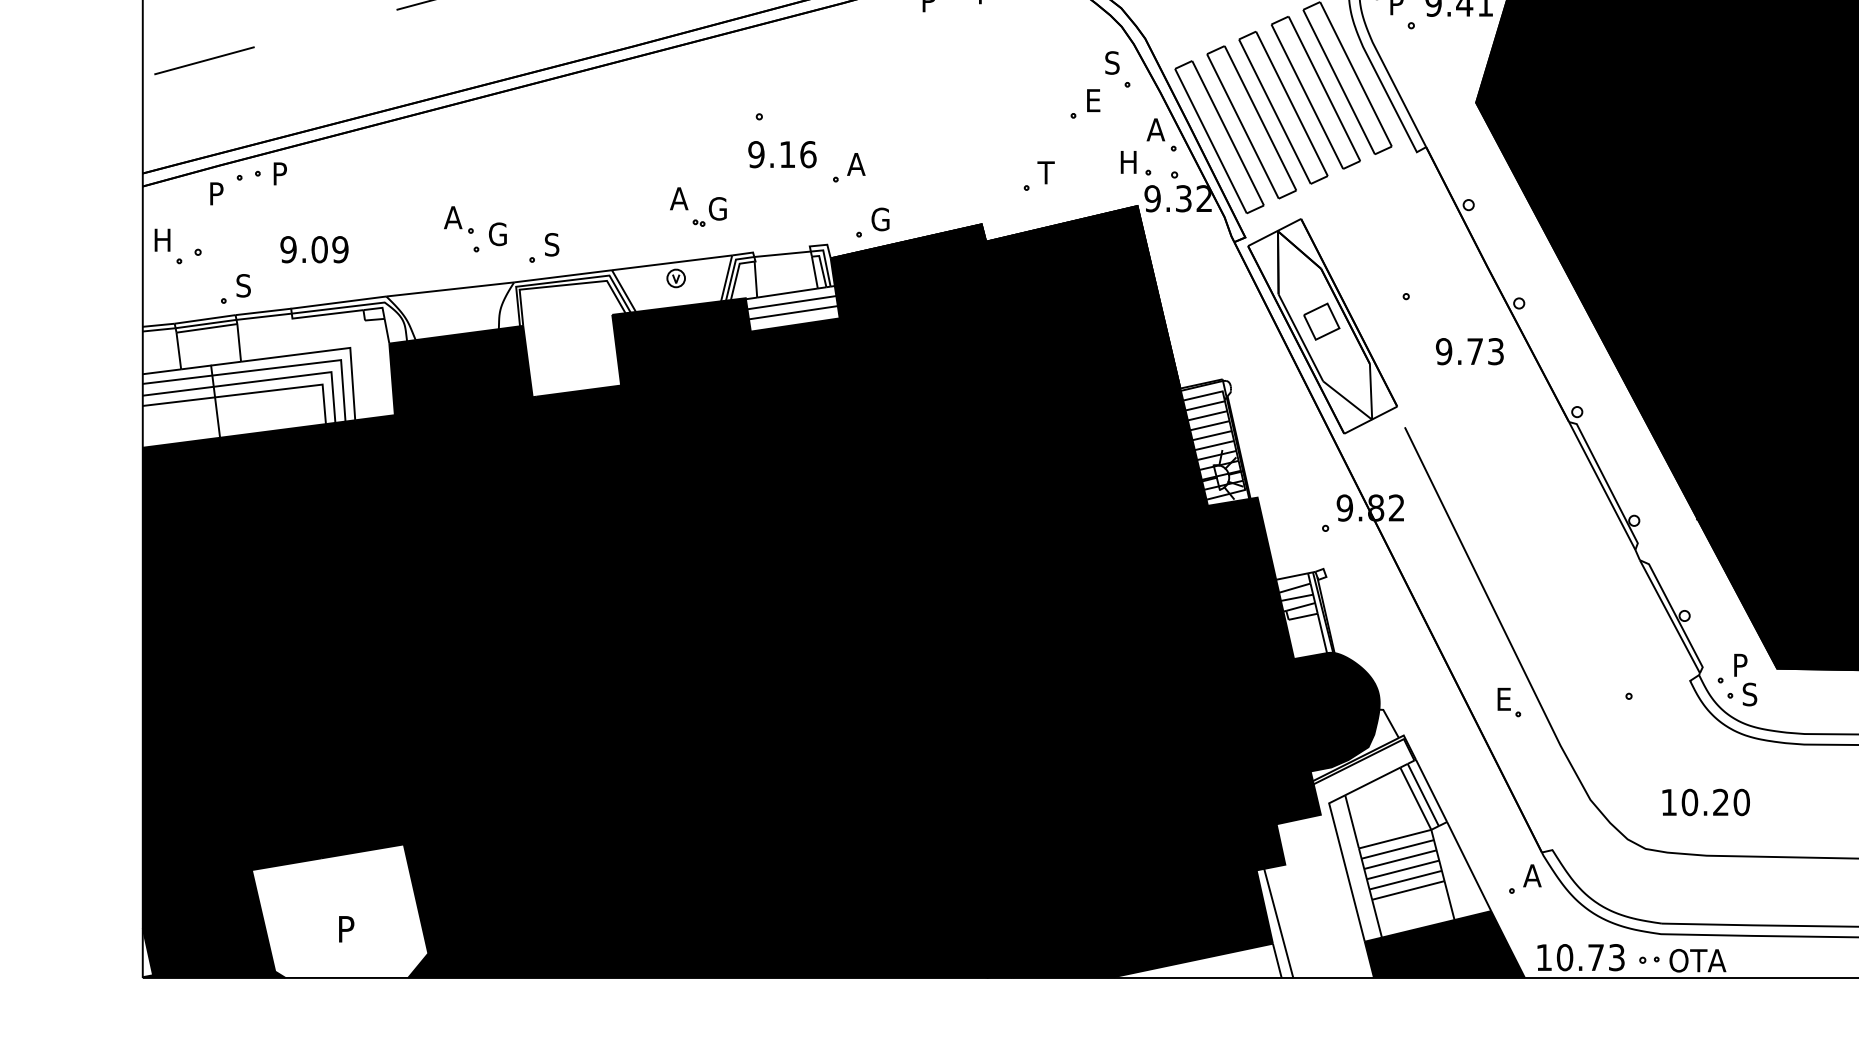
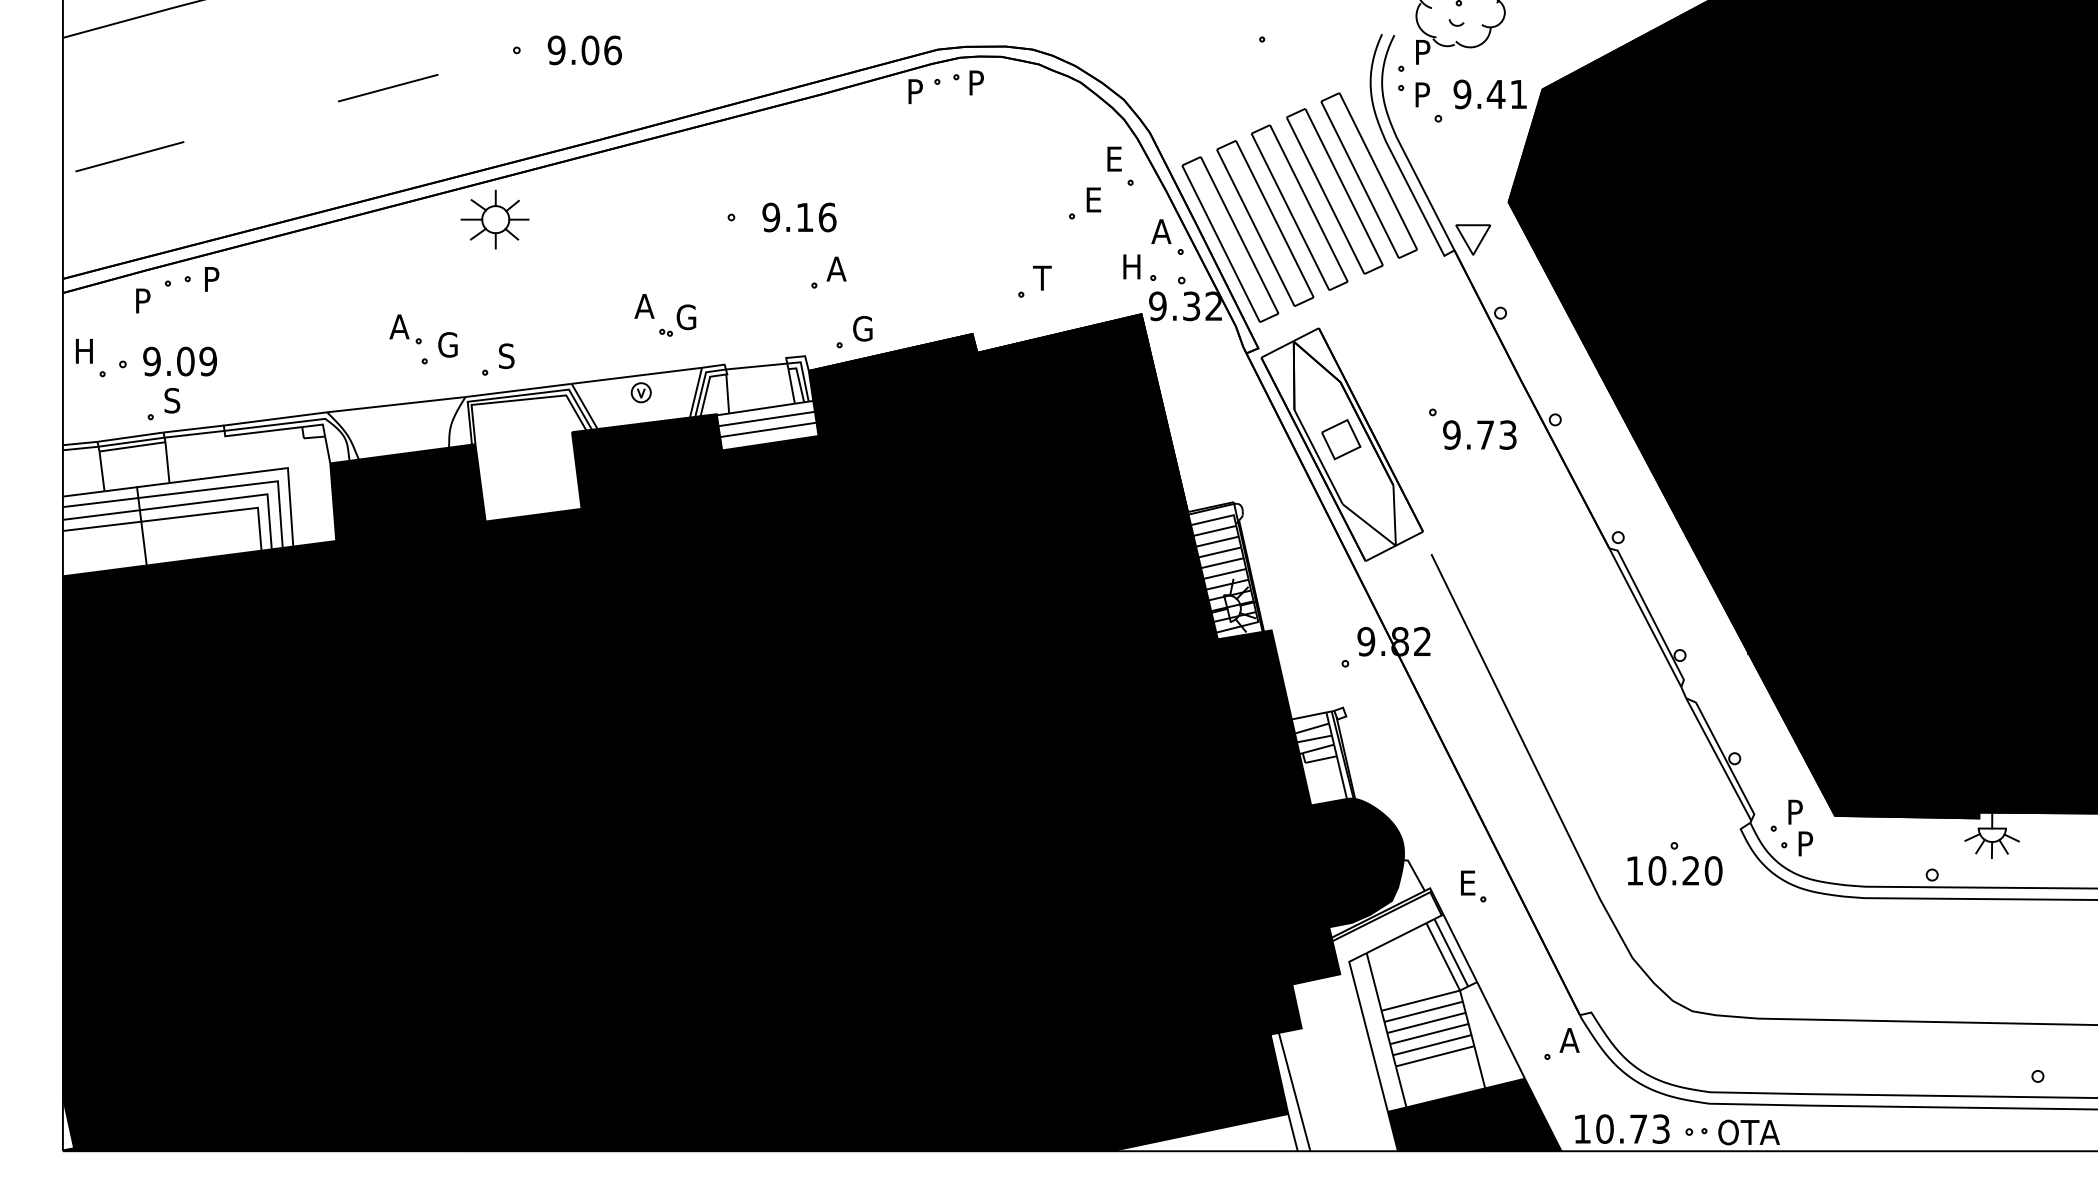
text: (1112, 62) -> (1114, 158), S -> E
part: (540, 118) -> (494, 219), added
part: (1442, 137) -> (1472, 239), added
text: (782, 154) -> (799, 217), moved
text: (313, 249) -> (179, 361), moved
text: (1469, 351) -> (1479, 434), moved
text: (1749, 694) -> (1805, 843), S -> P
part: (1509, 702) -> (1473, 886), moved
text: (1705, 802) -> (1674, 870), moved
fill: (339, 910) -> (276, 1078), added

